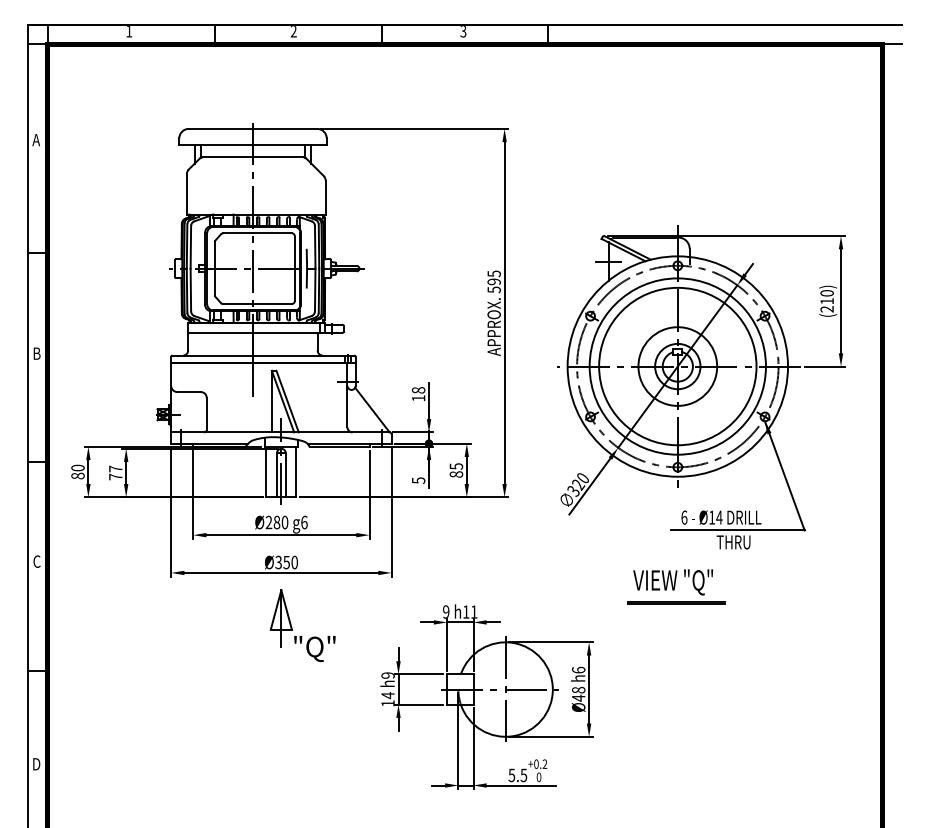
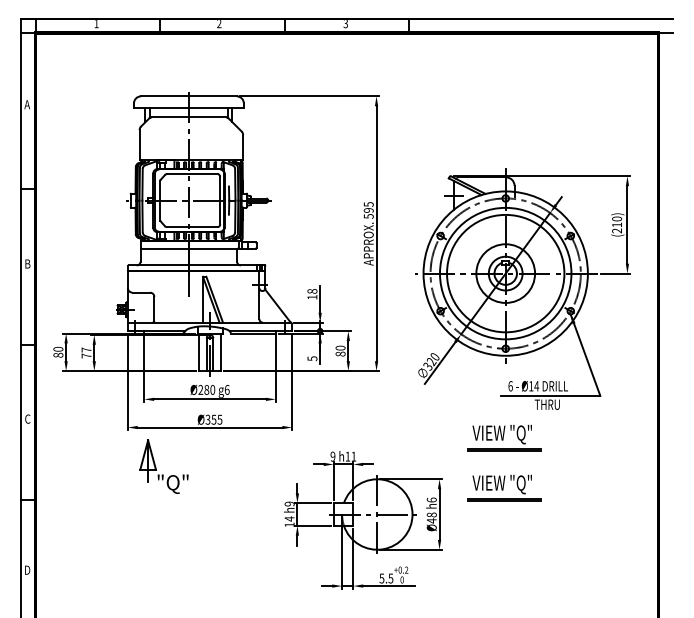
text: (456, 466) -> (340, 348), 85 -> 80
text: (294, 562) -> (219, 419), Ø350 -> Ø355
part: (292, 627) -> (156, 468), moved
part: (676, 653) -> (504, 487), added

